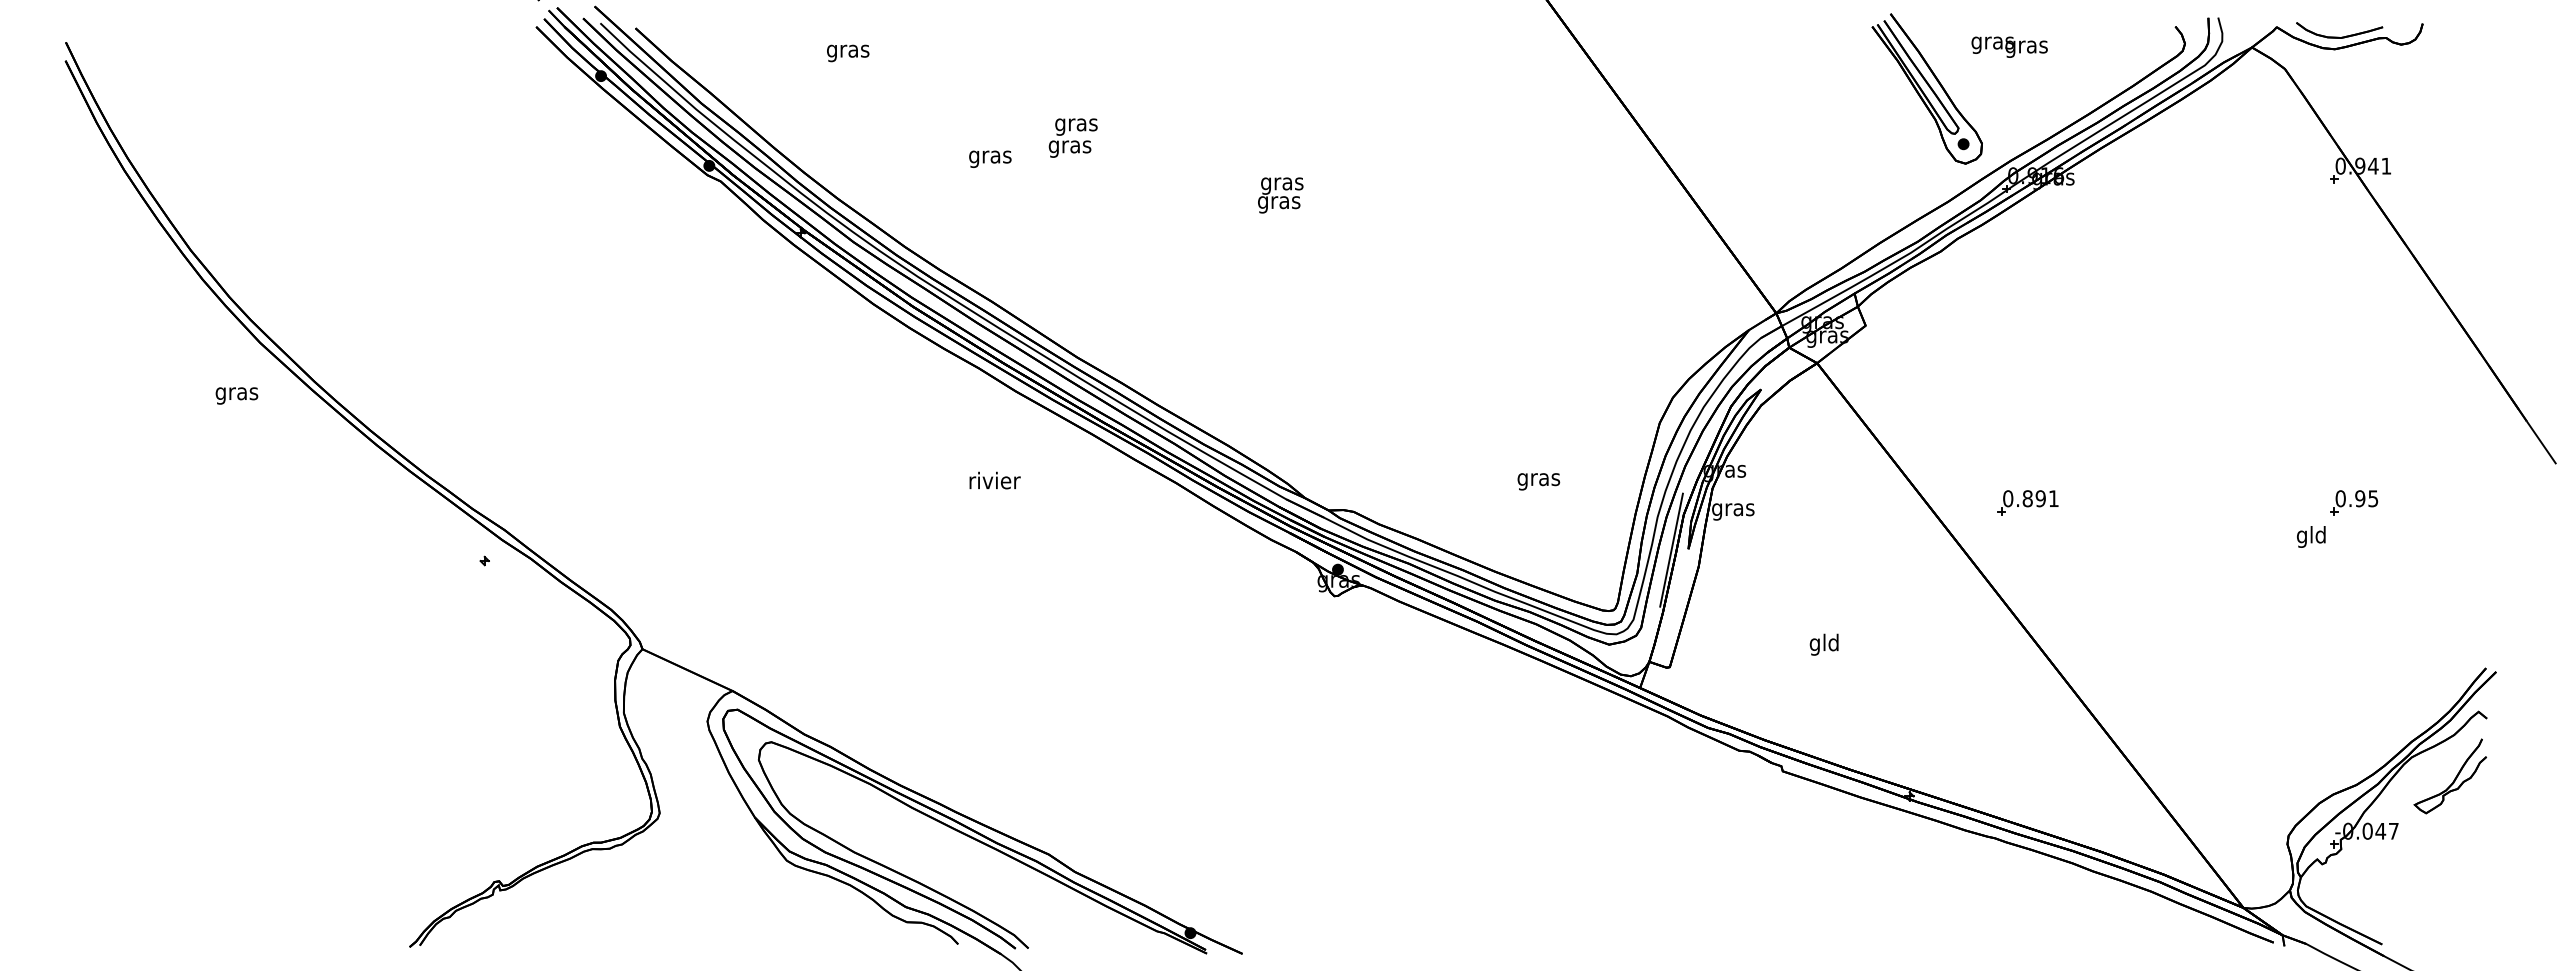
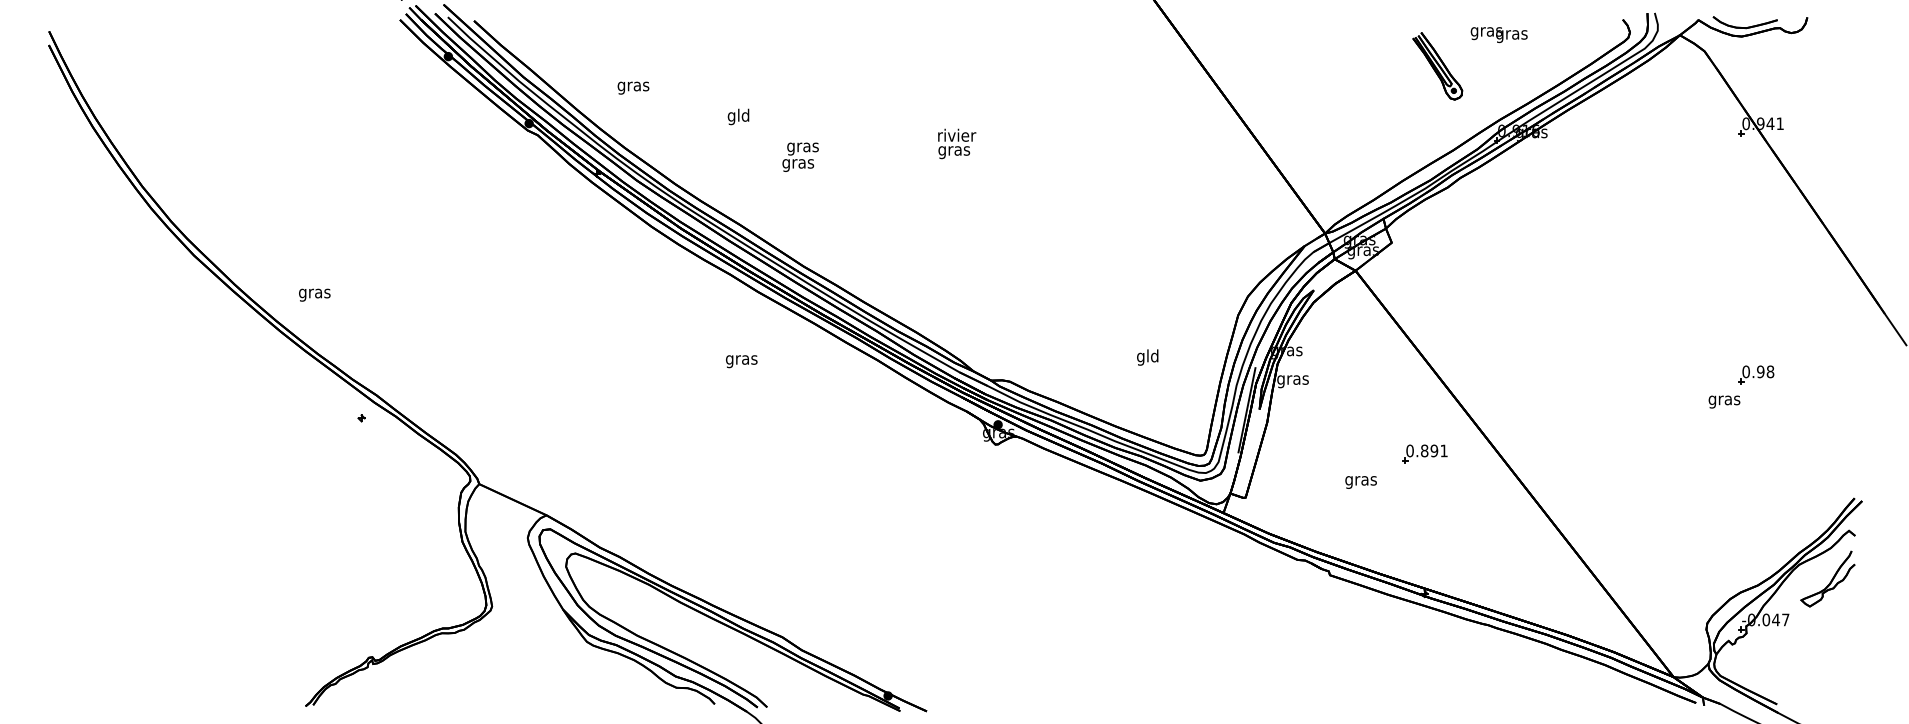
text: (848, 53) -> (633, 88), moved
part: (1926, 88) -> (1437, 65), size x0.6
text: (1072, 137) -> (800, 156), moved
text: (990, 157) -> (738, 117), gras -> gld
text: (1282, 183) -> (956, 136), gras -> rivier
text: (236, 395) -> (314, 294), moved
text: (1538, 479) -> (1147, 357), gras -> gld
text: (994, 482) -> (741, 359), rivier -> gras
text: (2373, 498) -> (1770, 371), 0.95 -> 0.98
part: (2027, 502) -> (1424, 453), moved
text: (2311, 536) -> (1724, 400), gld -> gras
text: (1824, 644) -> (1361, 480), gld -> gras

